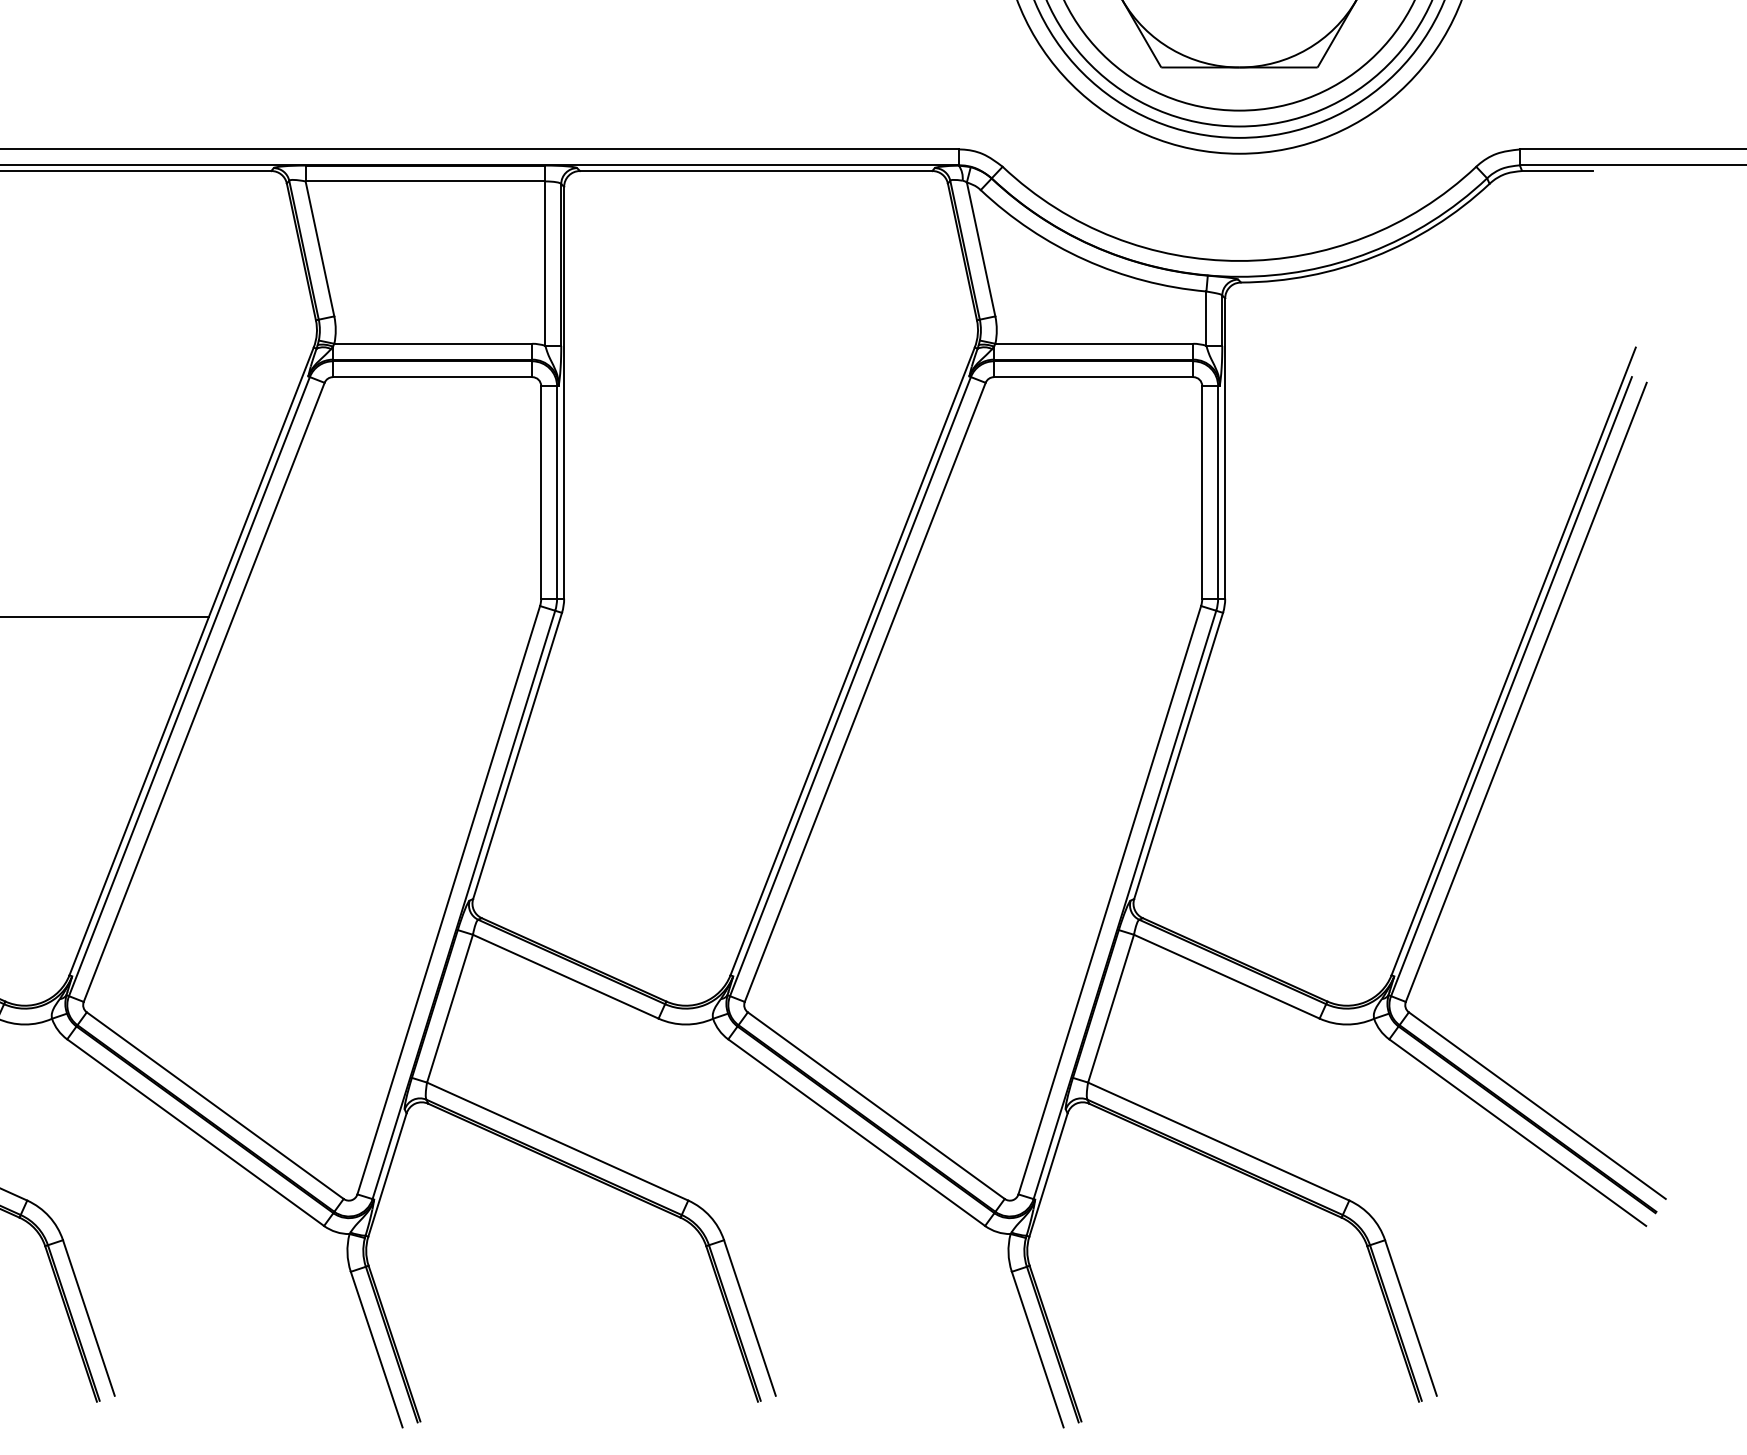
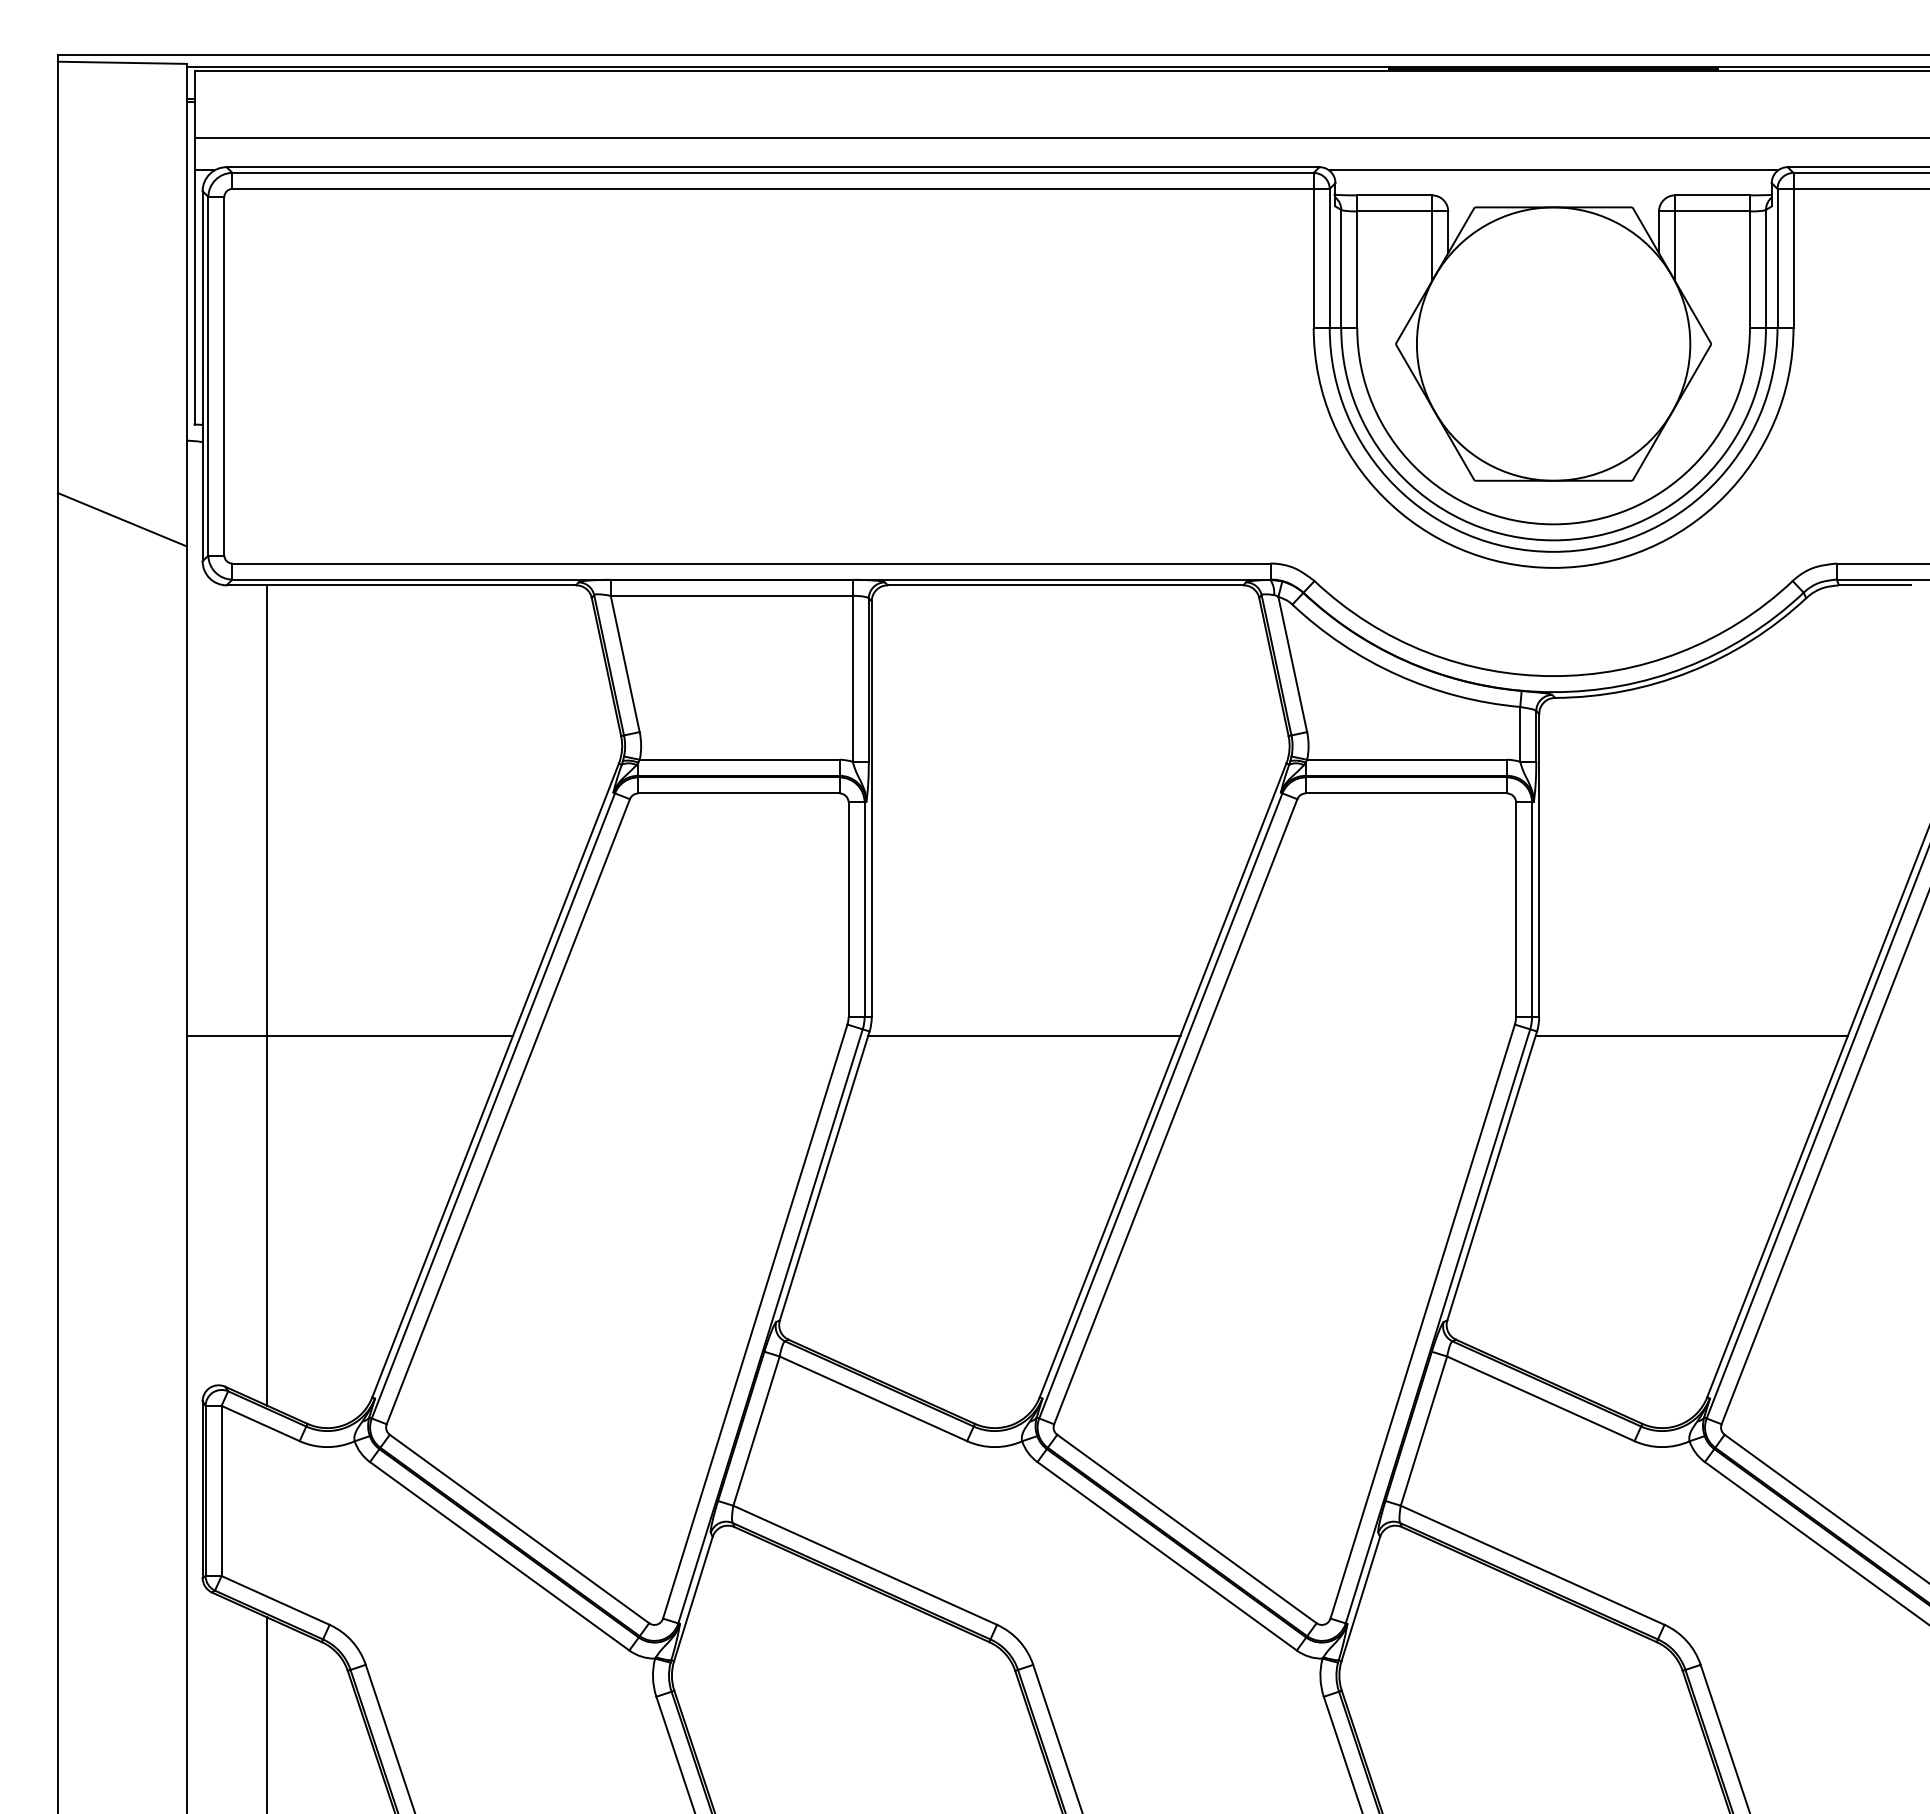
line: (715, 616) -> (1024, 1035), added
line: (1376, 616) -> (1691, 1035), added

